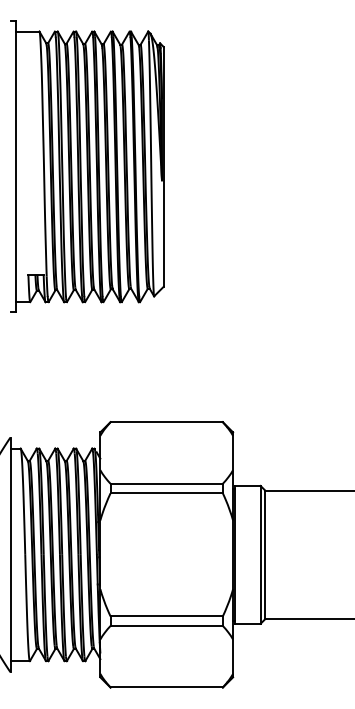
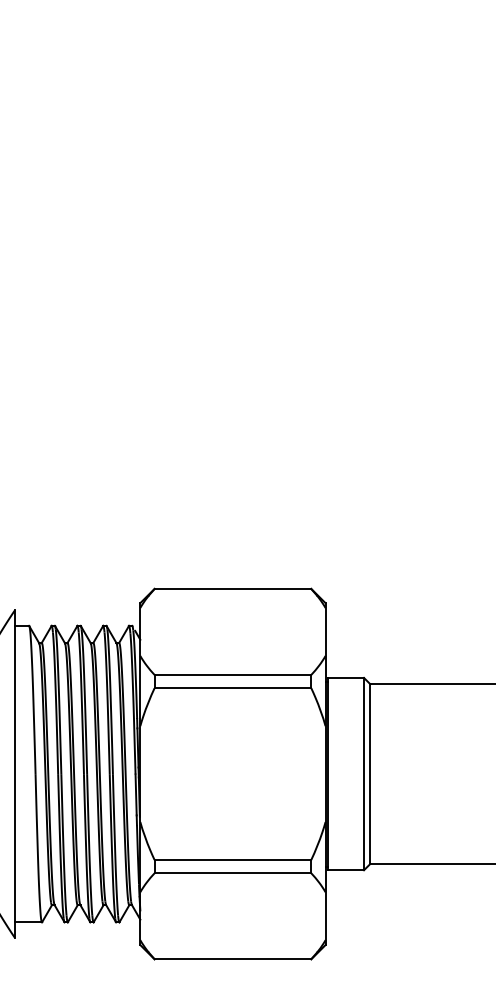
part: (86, 166) -> (121, 232), removed

